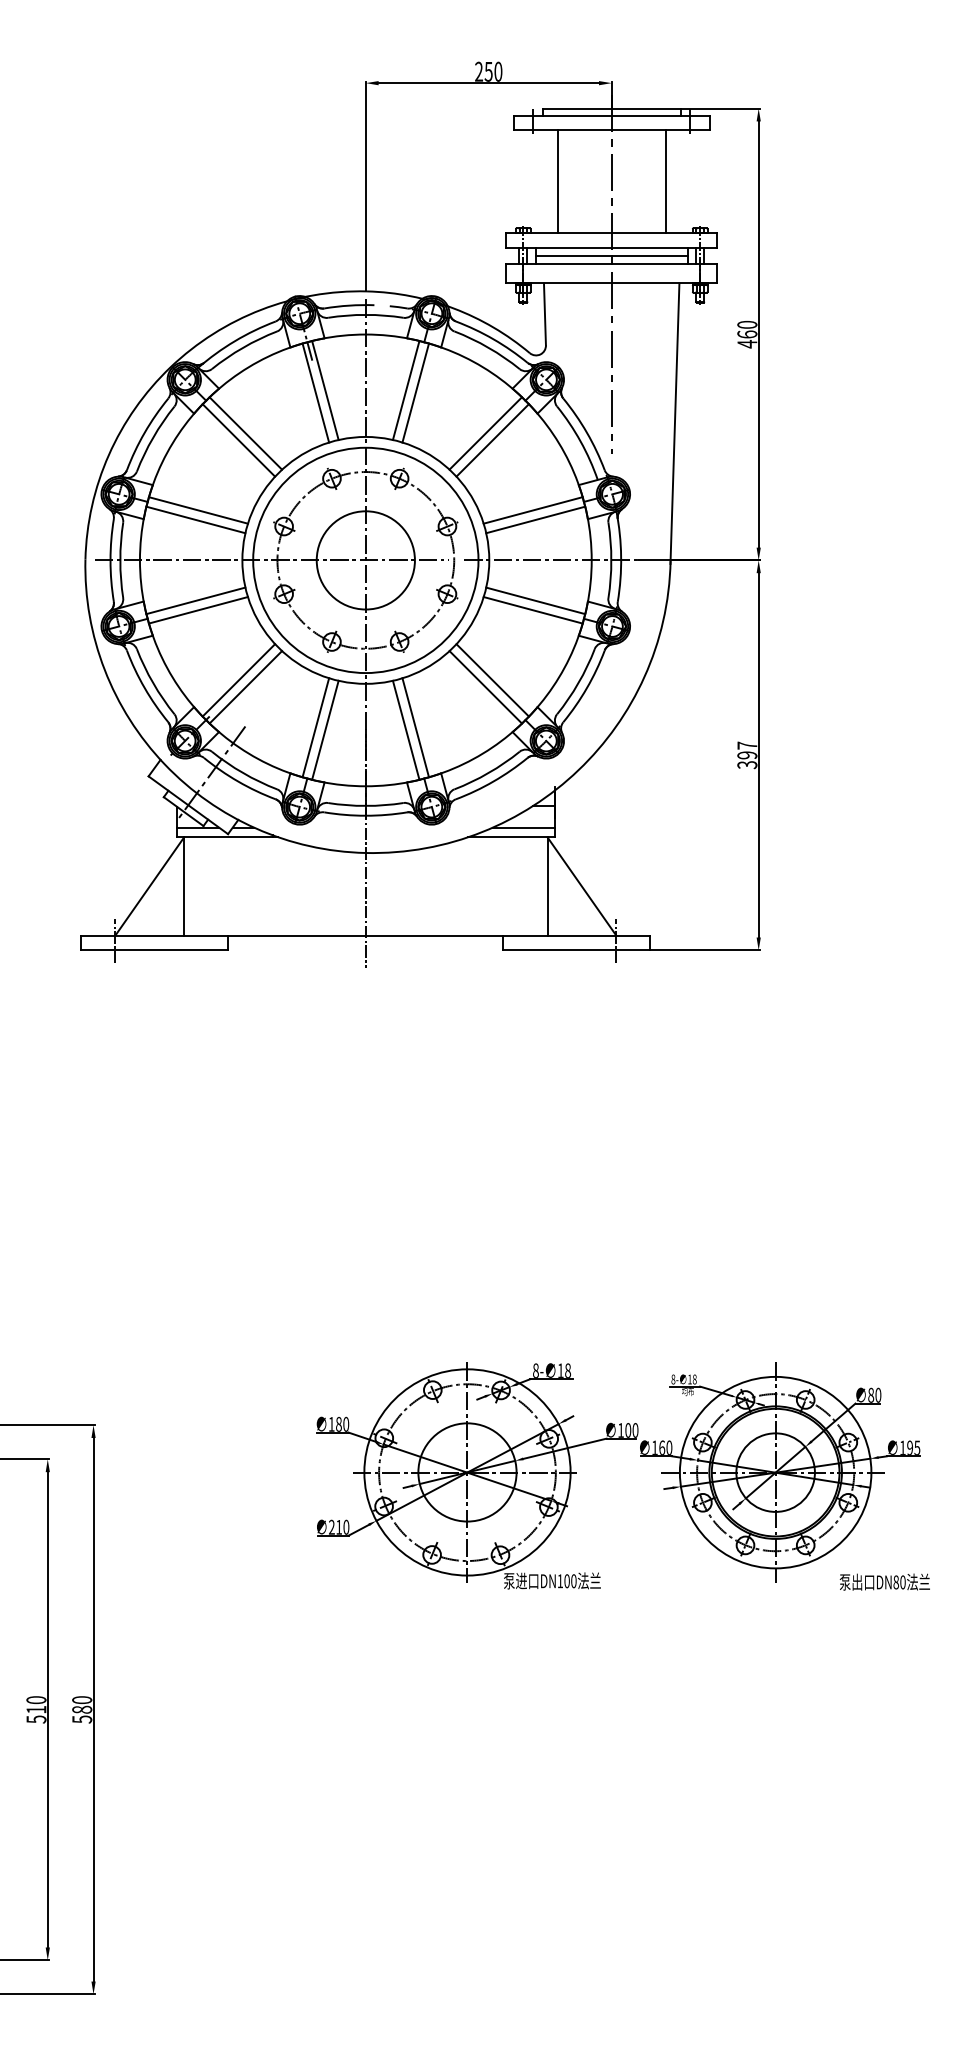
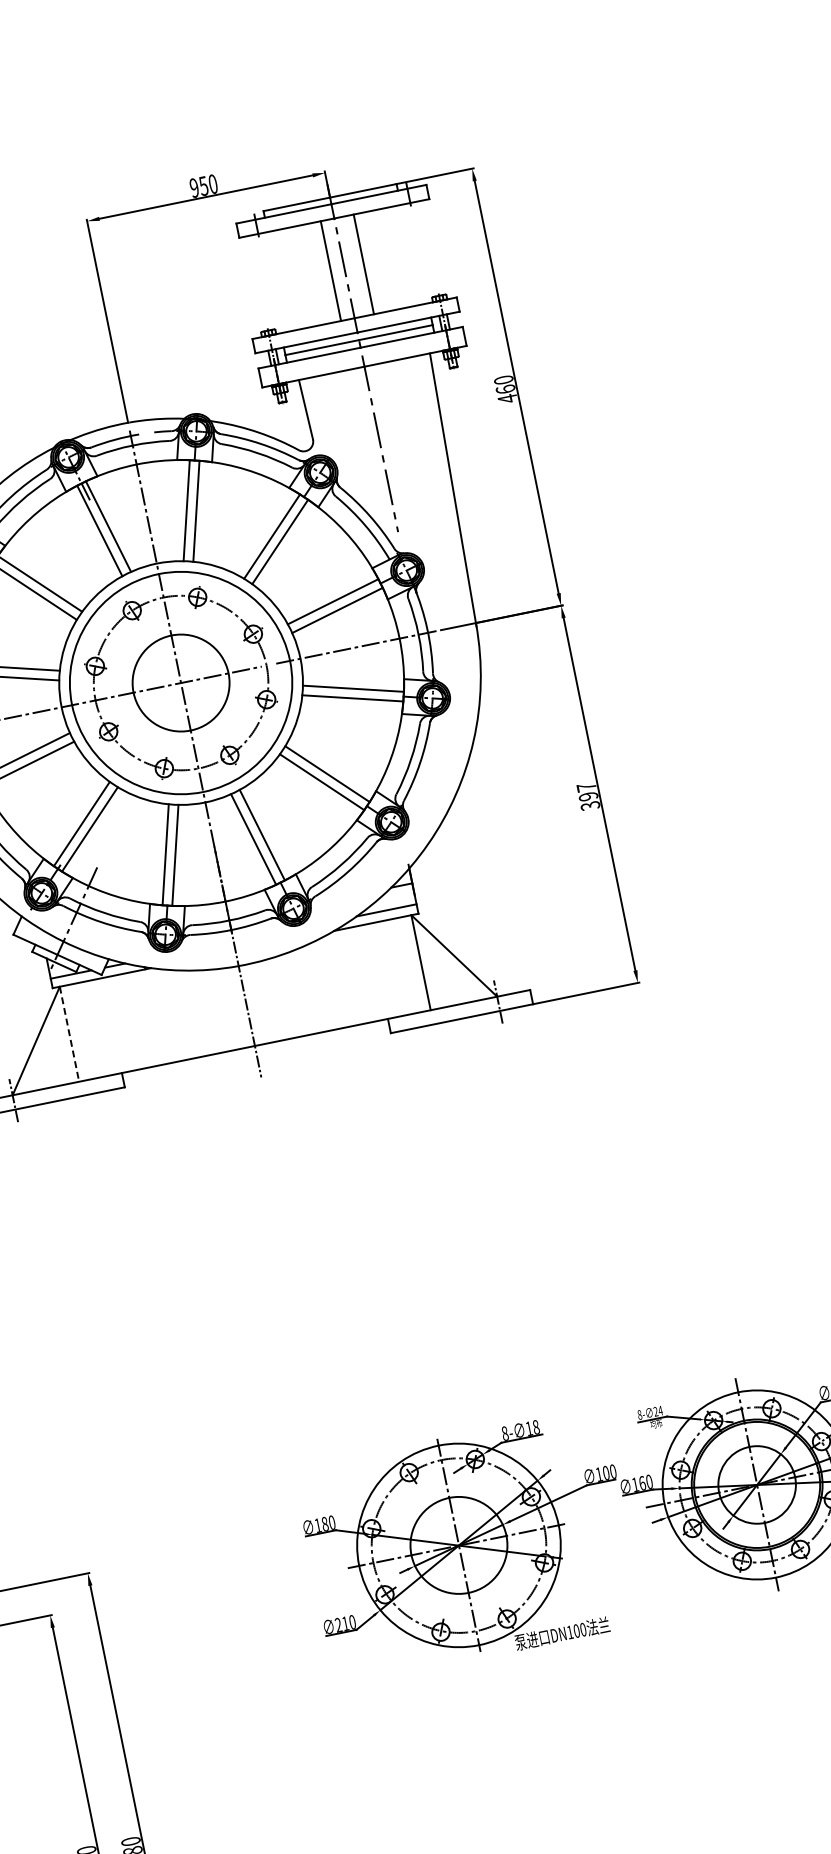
text: (479, 71) -> (194, 187), 250 -> 950
line: (557, 181) -> (330, 270), moved
line: (665, 181) -> (363, 264), moved
line: (184, 886) -> (69, 1034), solid -> dashed
text: (692, 1379) -> (658, 1411), 18 -> 24

